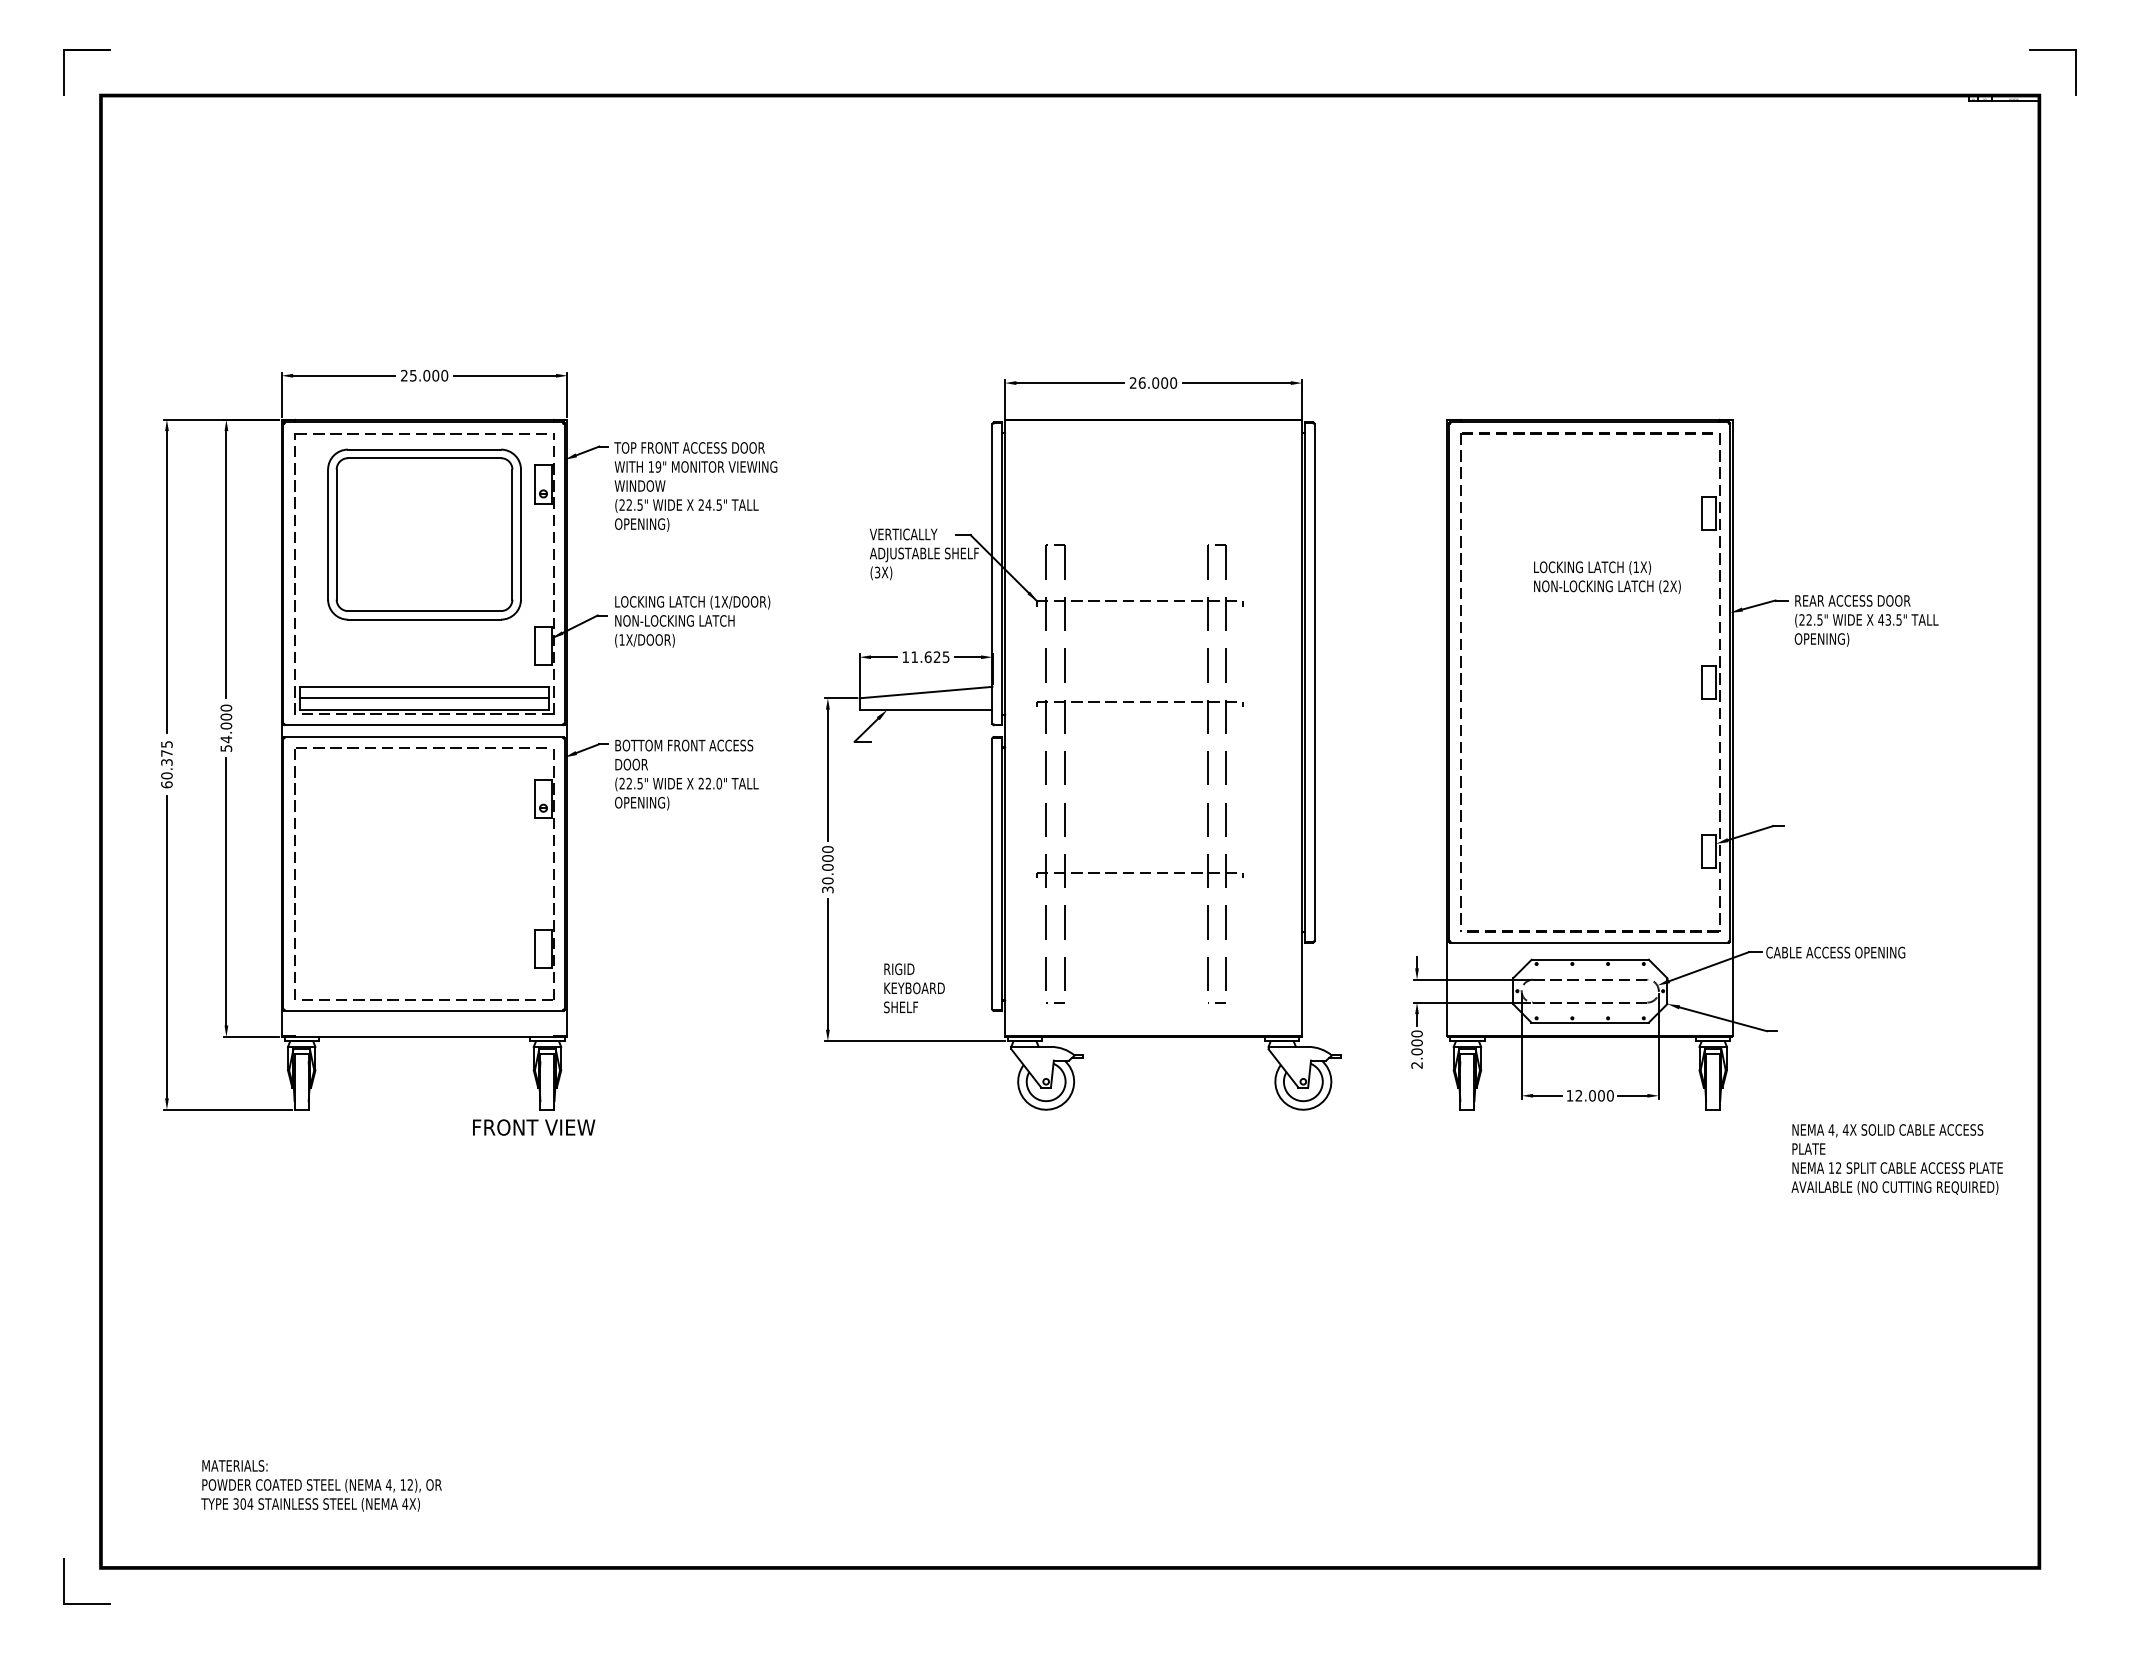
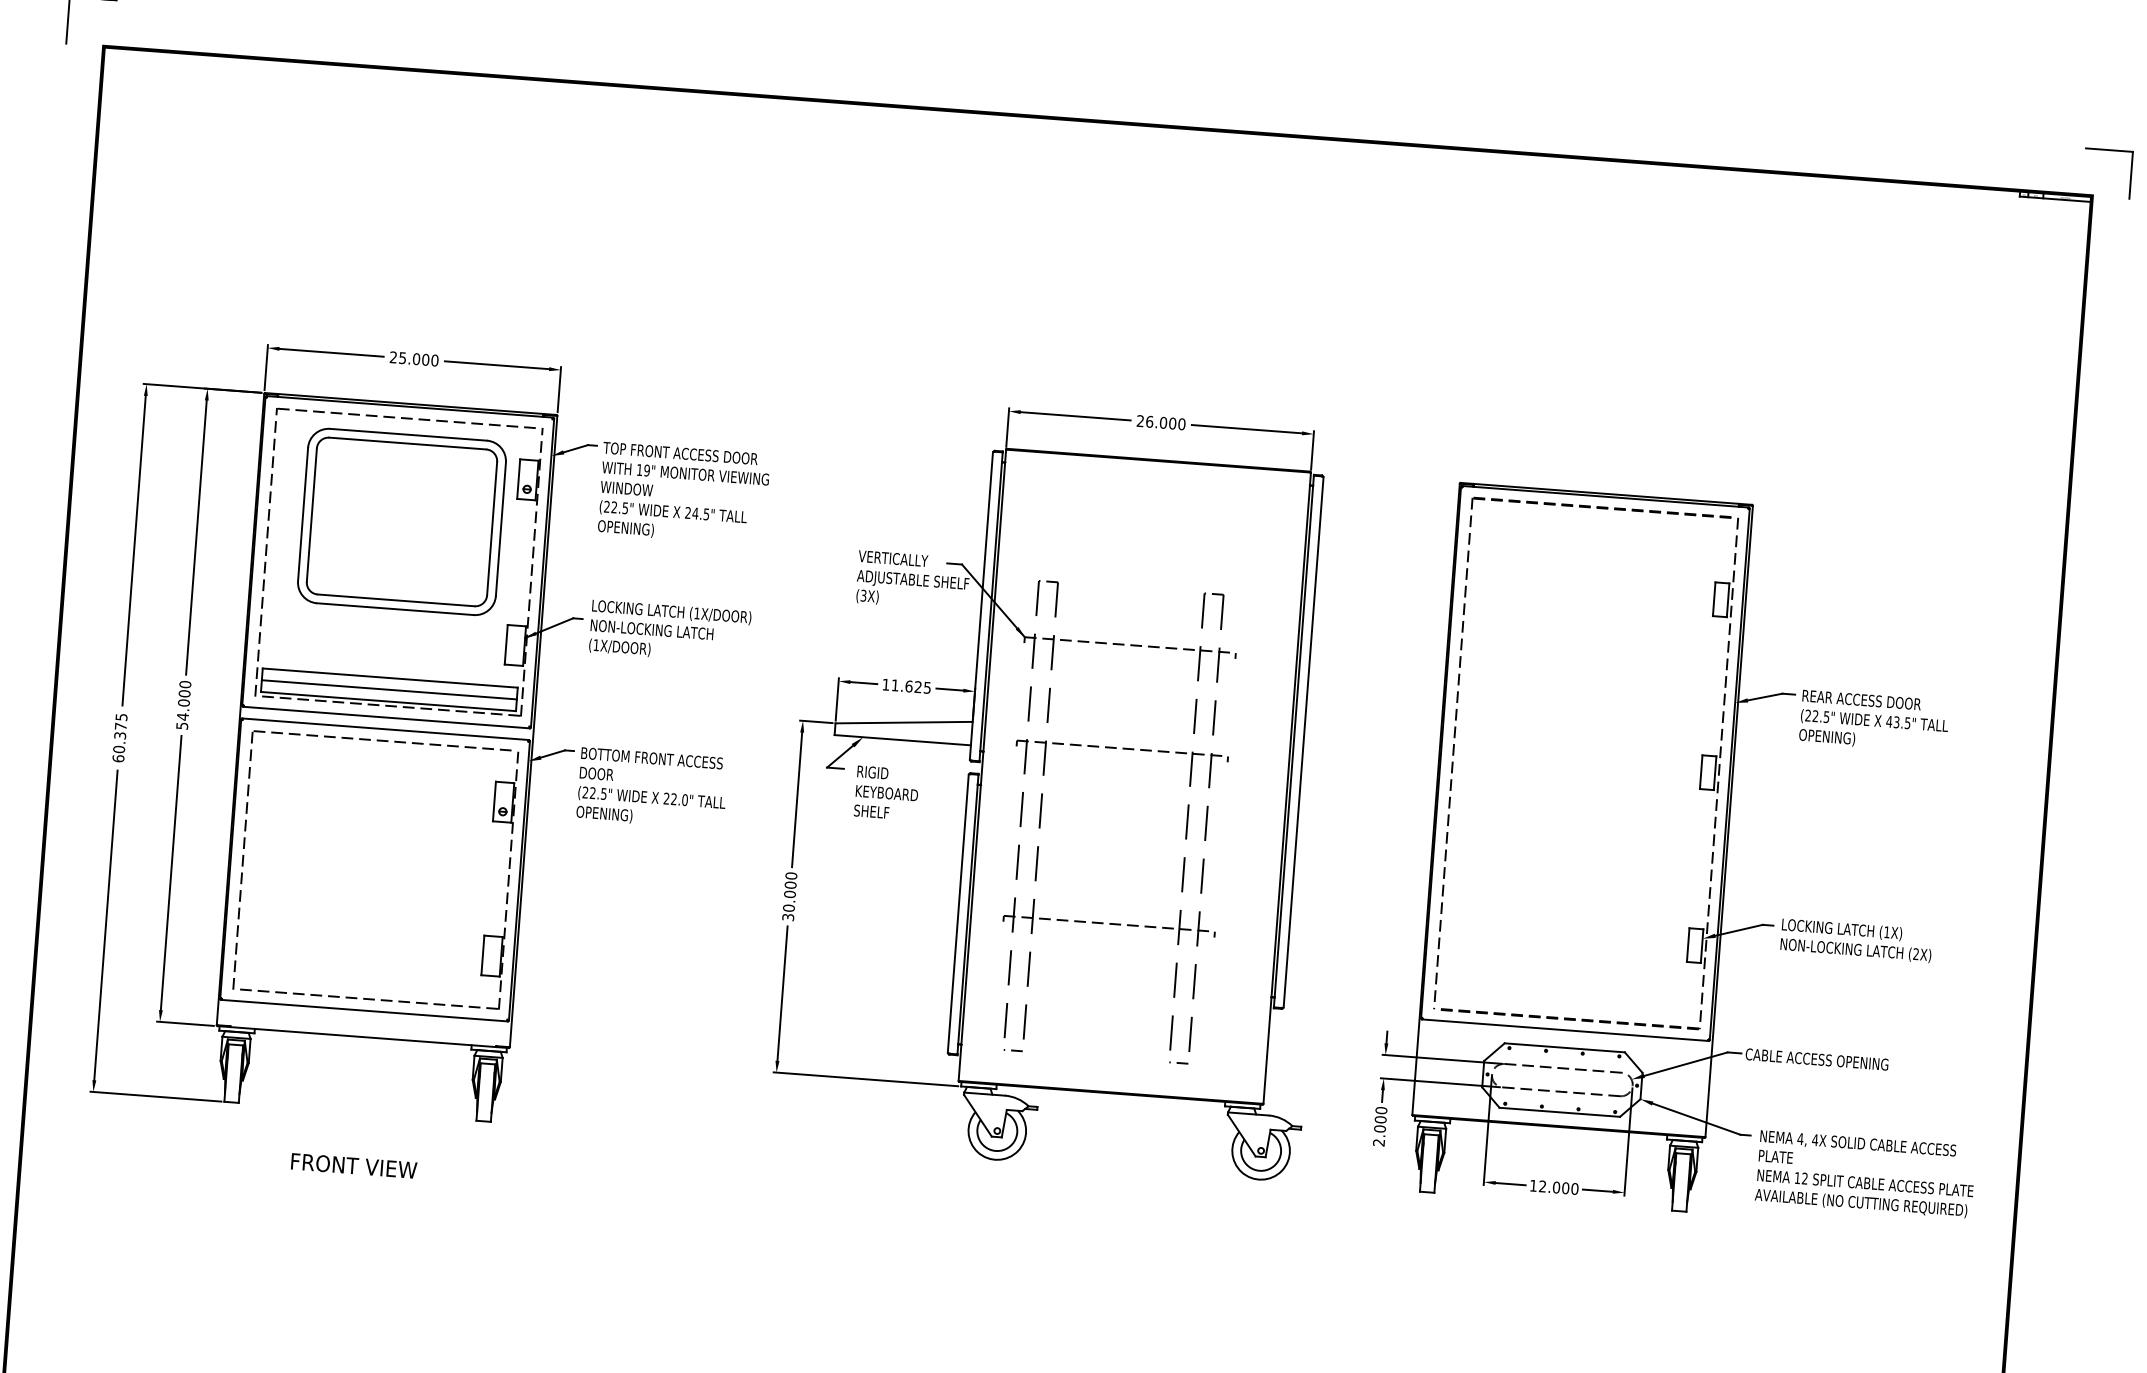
text: (1607, 577) -> (1856, 940), moved
text: (914, 988) -> (886, 793), moved
text: (534, 1127) -> (354, 1165), moved
text: (1896, 1159) -> (1864, 1174), moved

